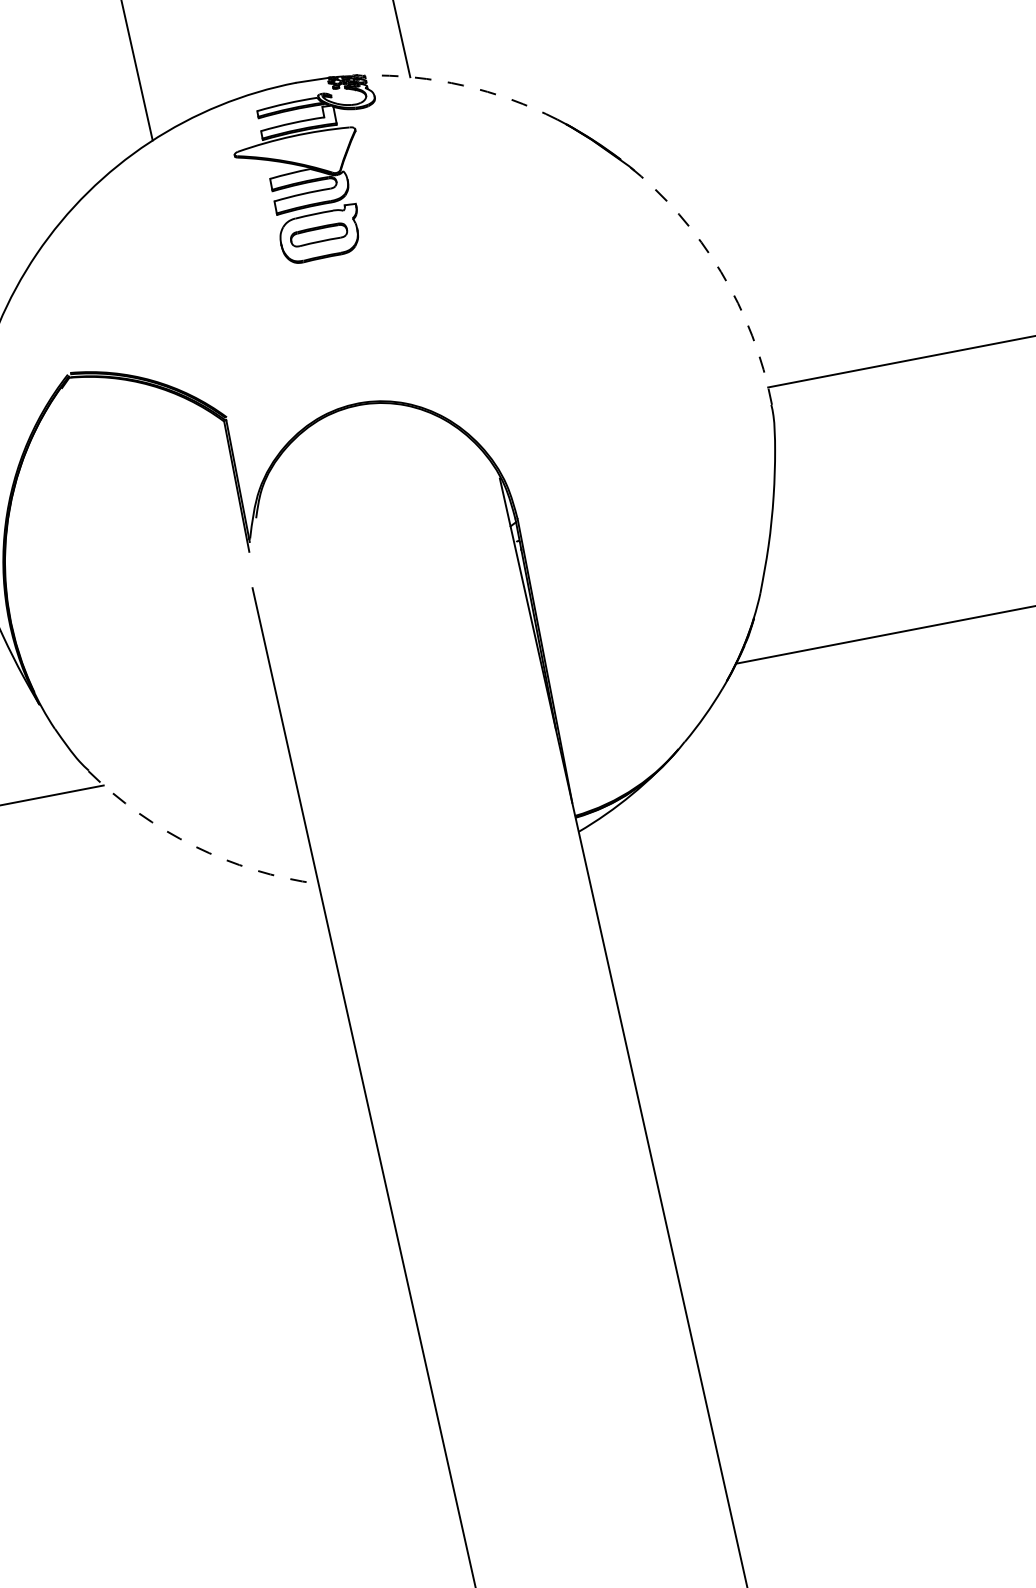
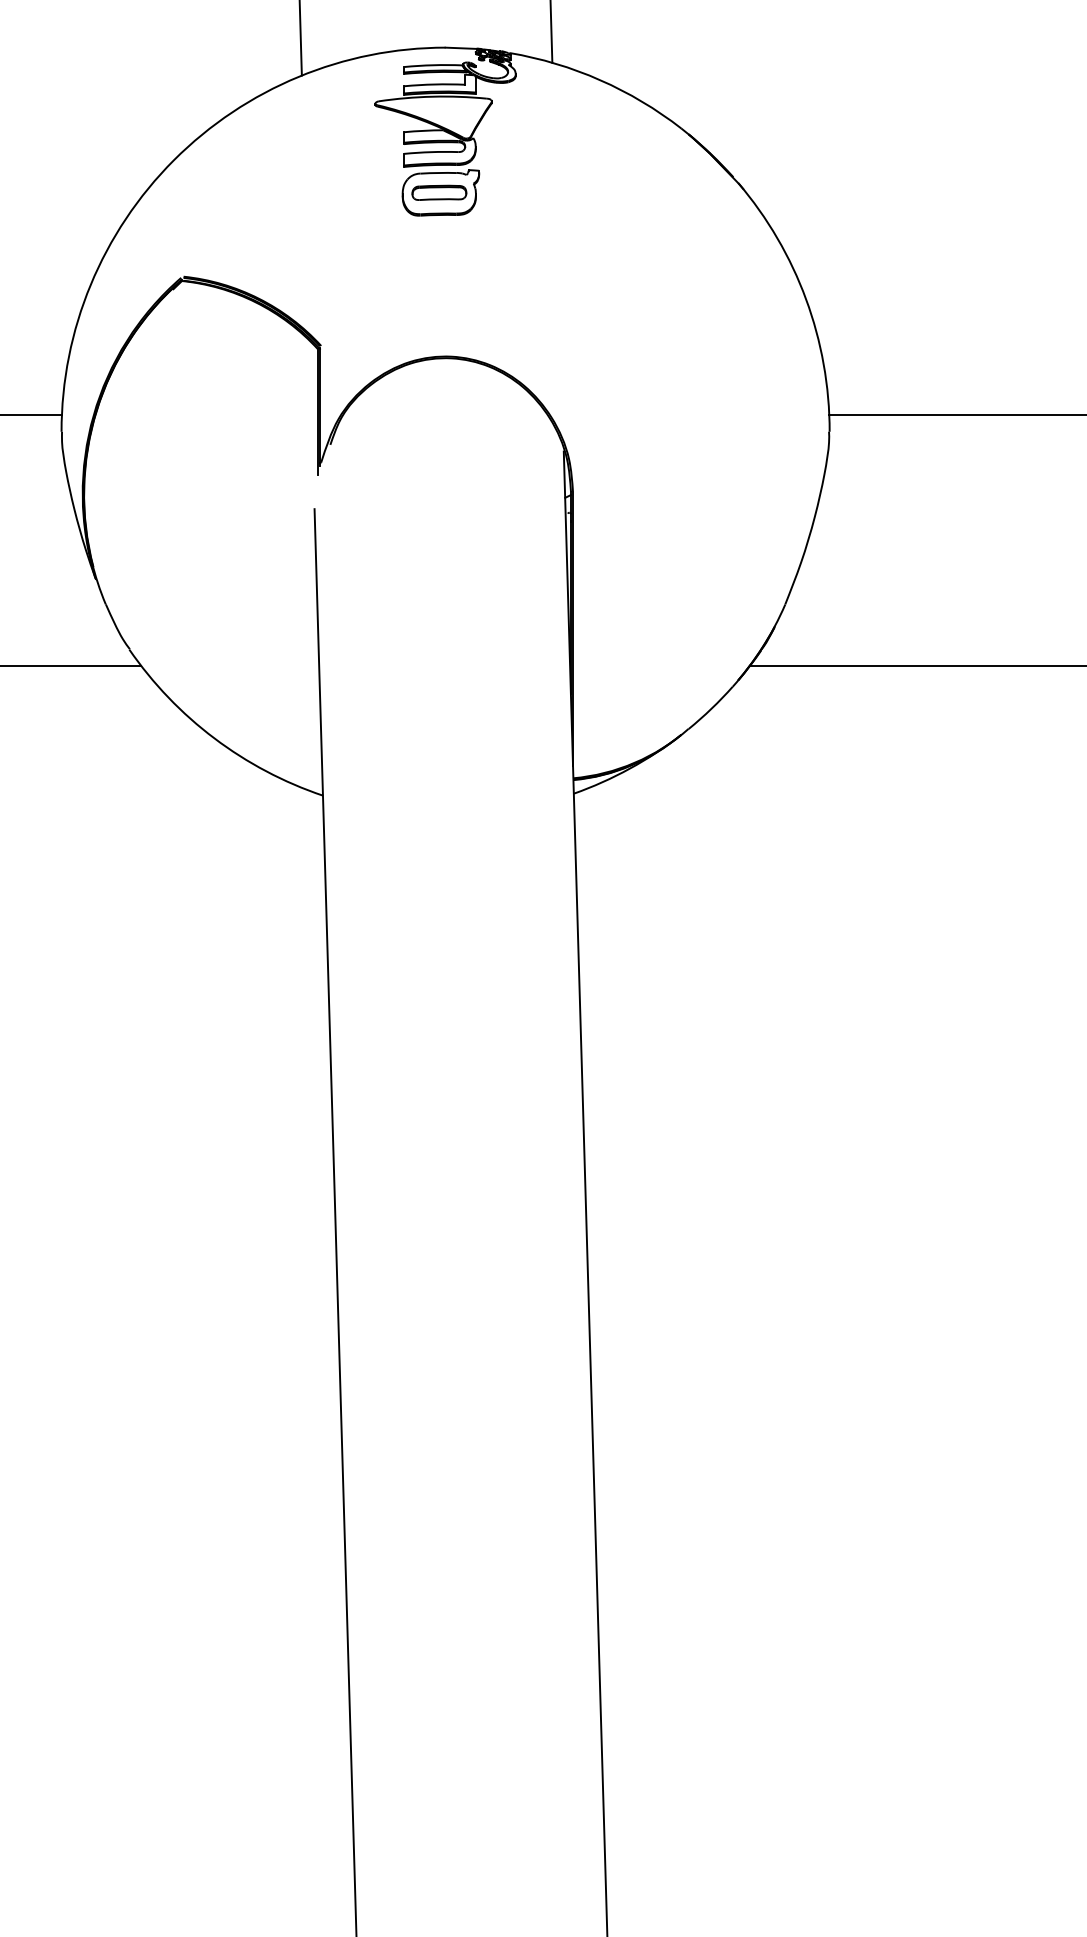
arc: (463, 85) -> (600, 80), dashed -> solid
arc: (721, 272) -> (806, 299), dashed -> solid
arc: (194, 846) -> (214, 738), dashed -> solid

